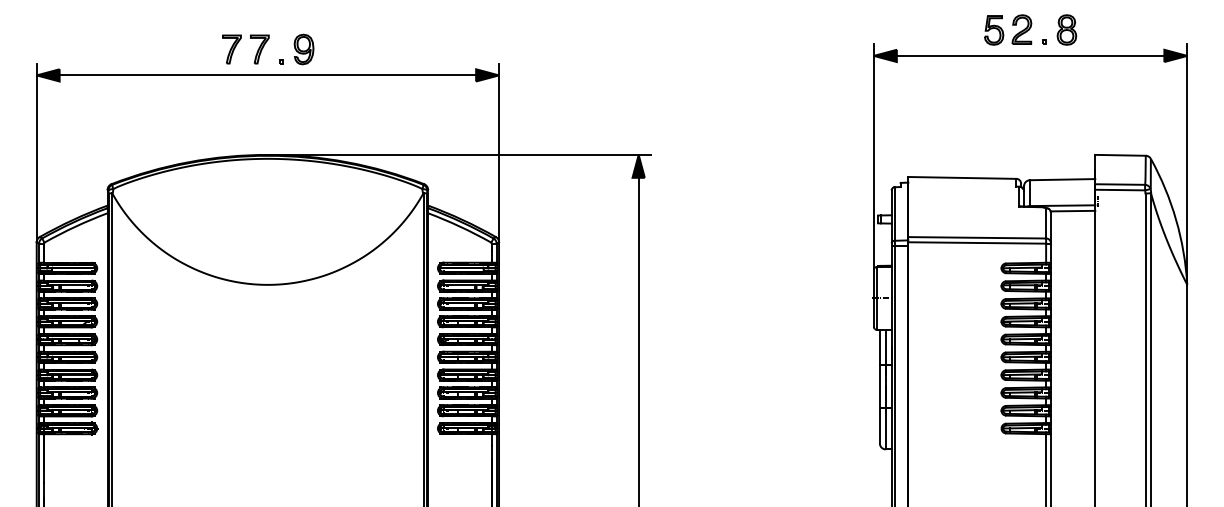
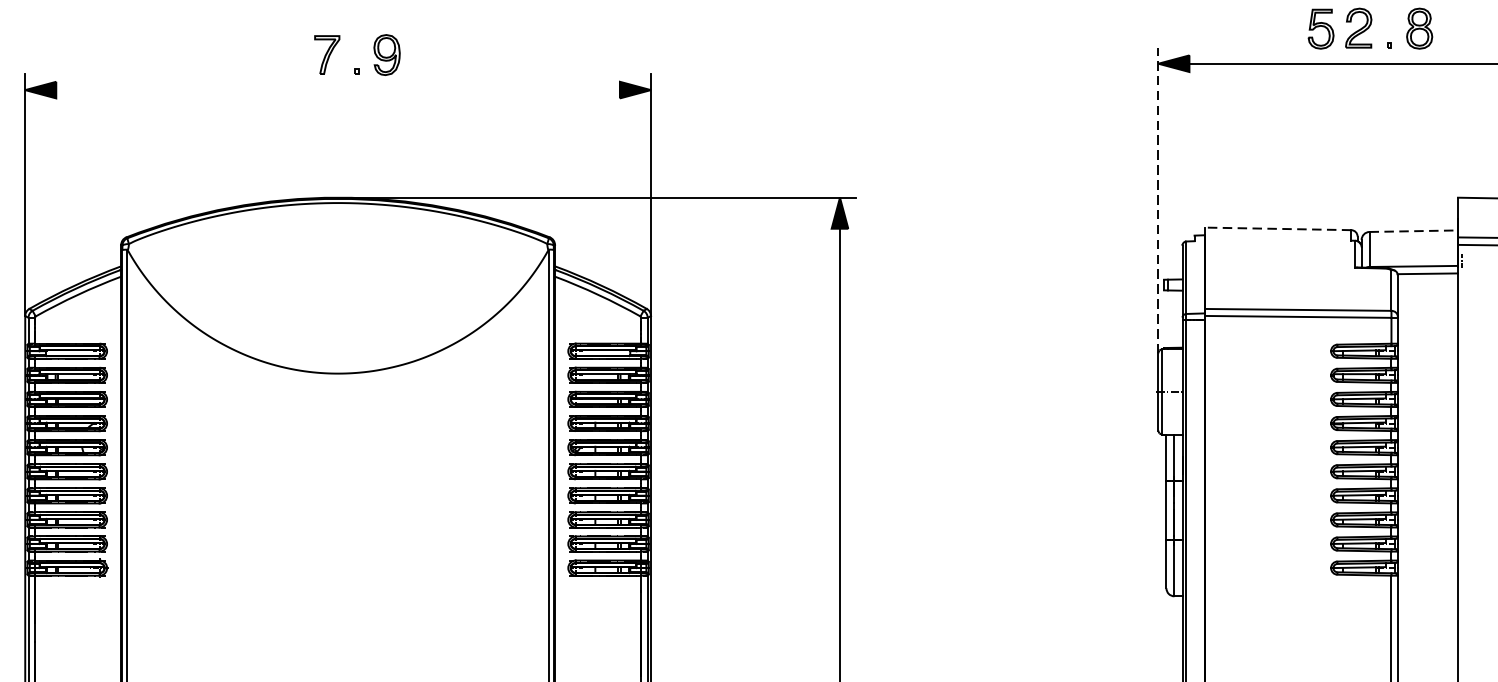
part: (231, 49) -> (288, 55), removed
line: (267, 75) -> (337, 90), removed
line: (873, 156) -> (1157, 199), solid -> dashed
line: (961, 177) -> (1276, 228), solid -> dashed
line: (1062, 179) -> (1413, 231), solid -> dashed

